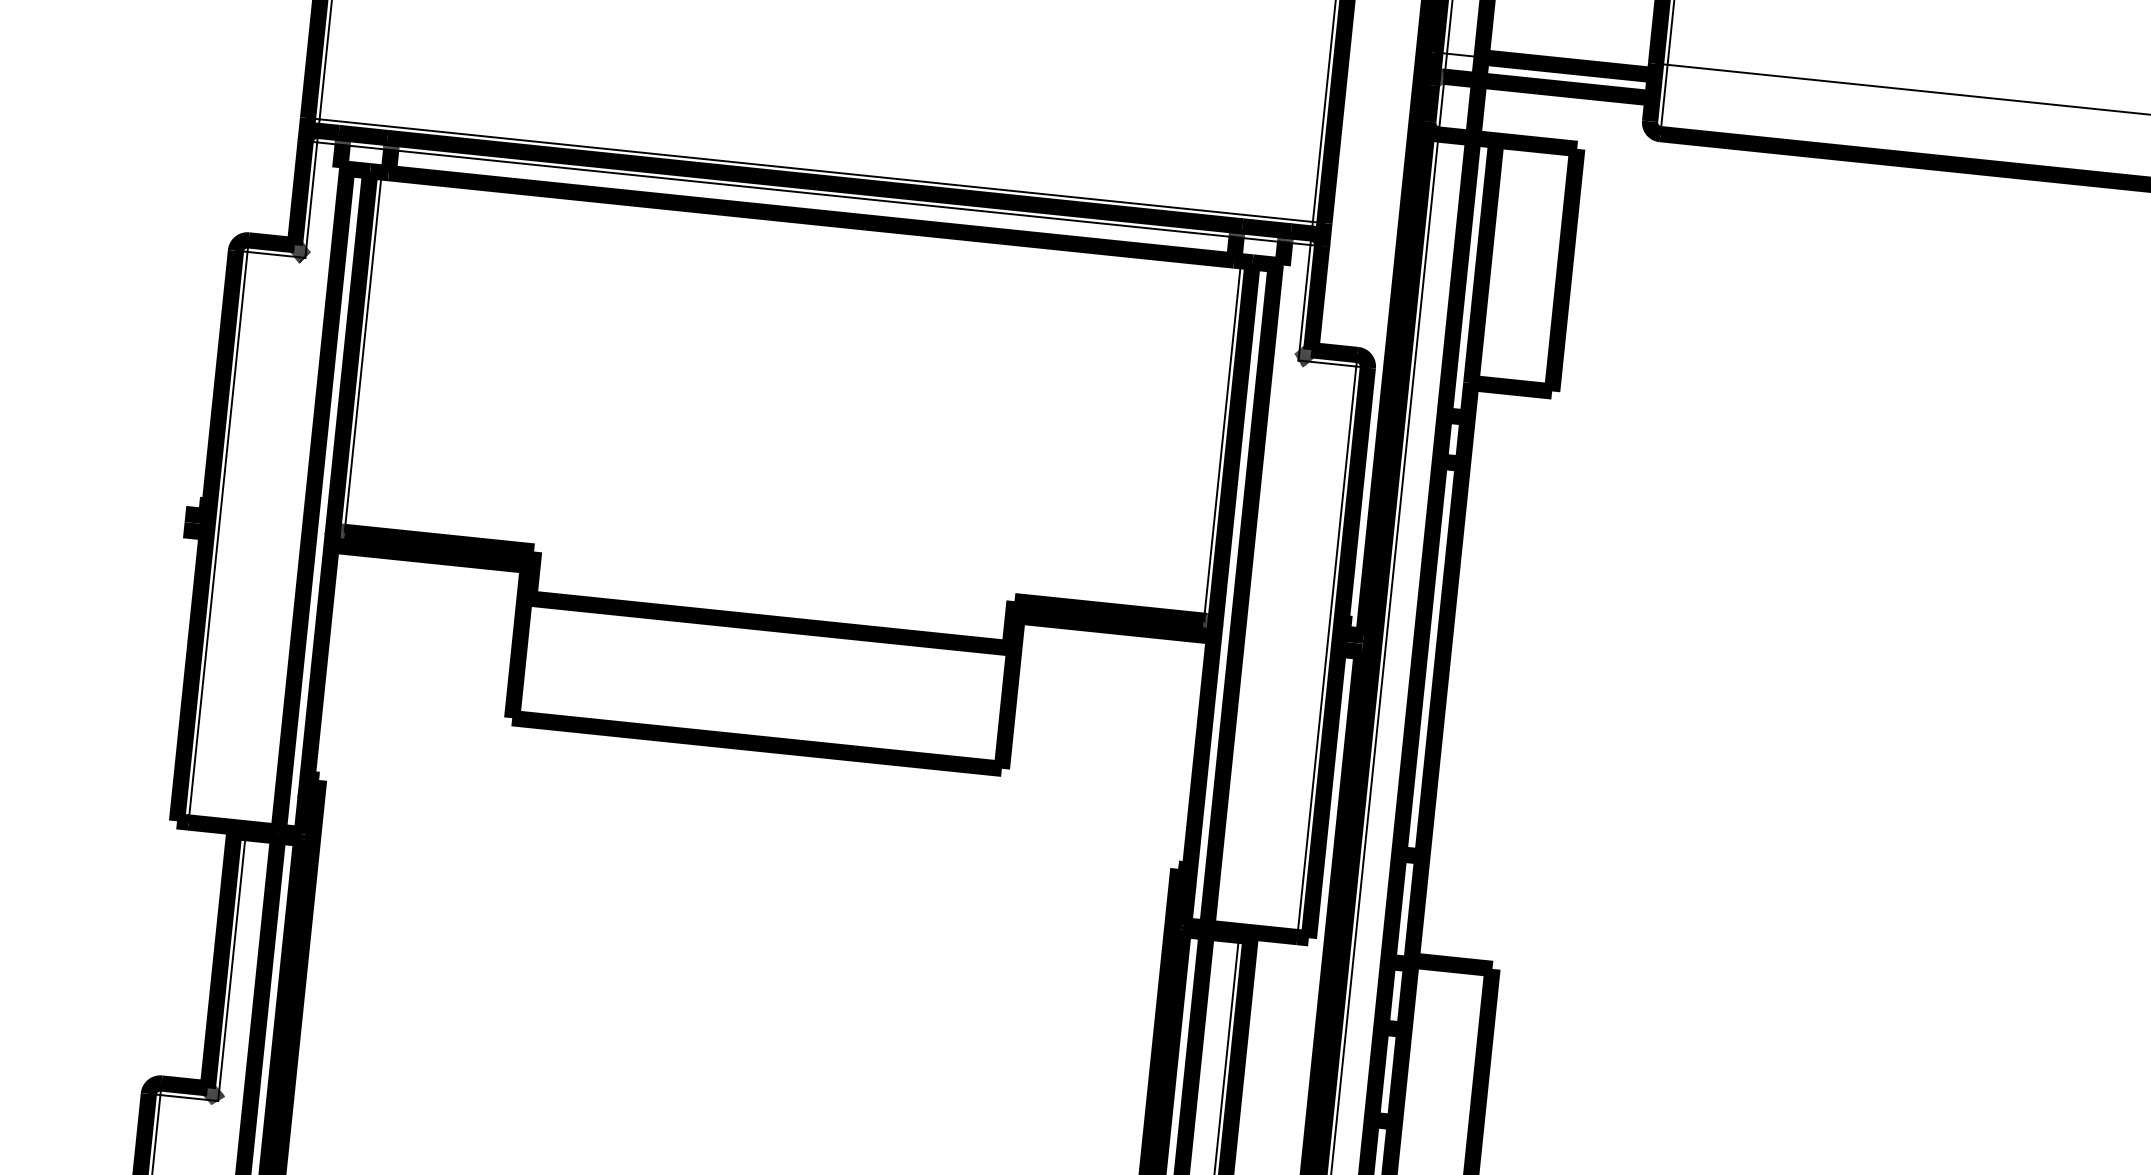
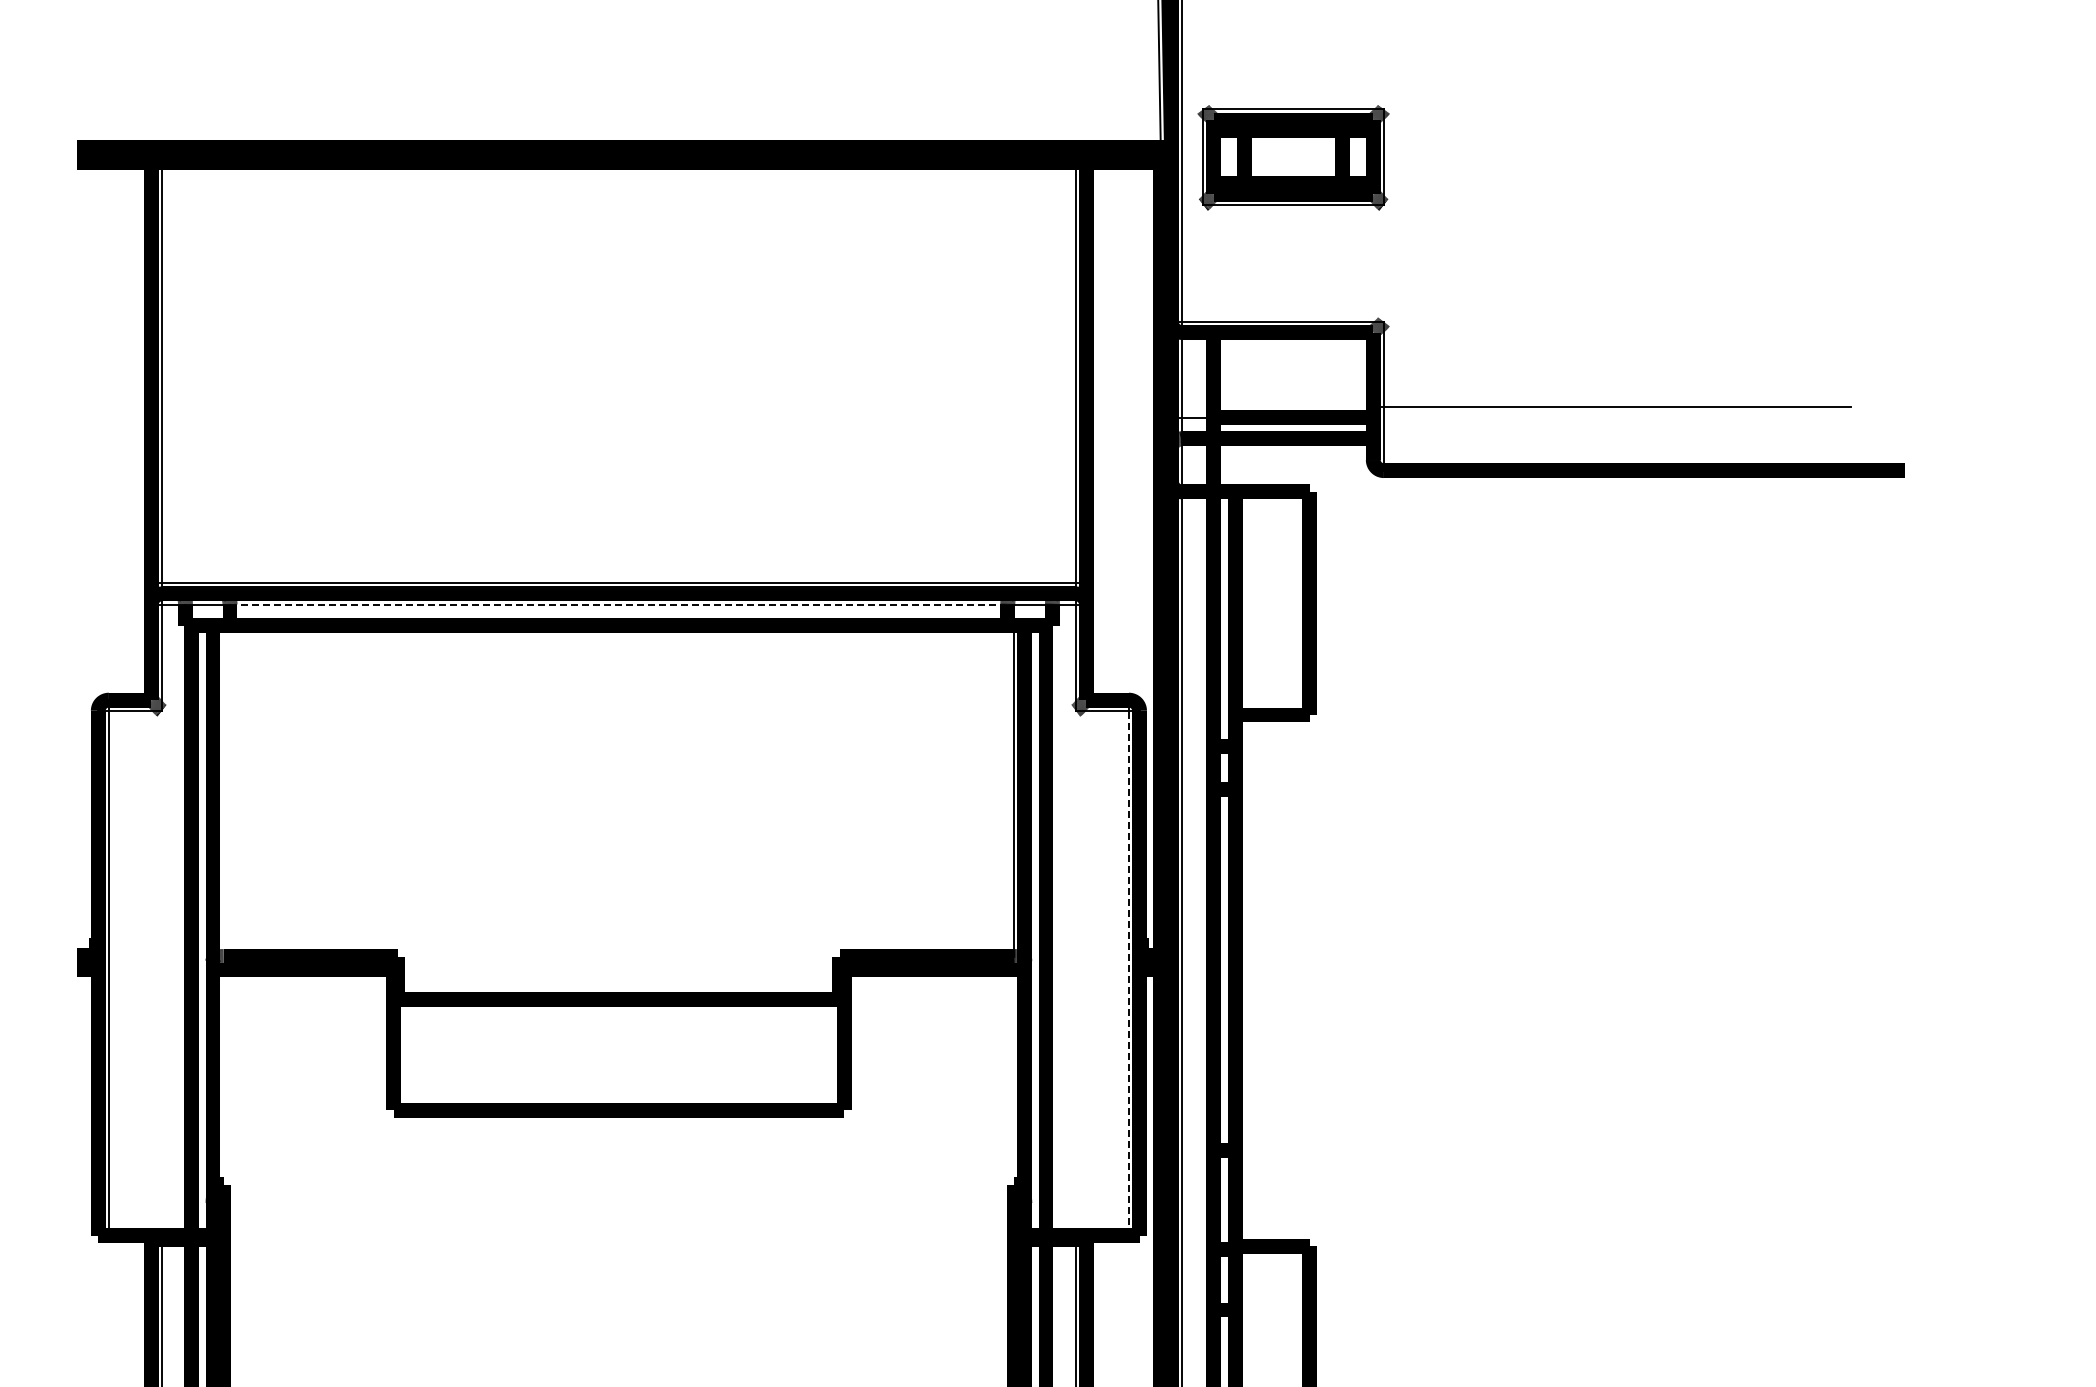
line: (813, 193) -> (618, 604), solid -> dashed
line: (363, 351) -> (223, 790), removed
line: (1326, 650) -> (1128, 972), solid -> dashed

